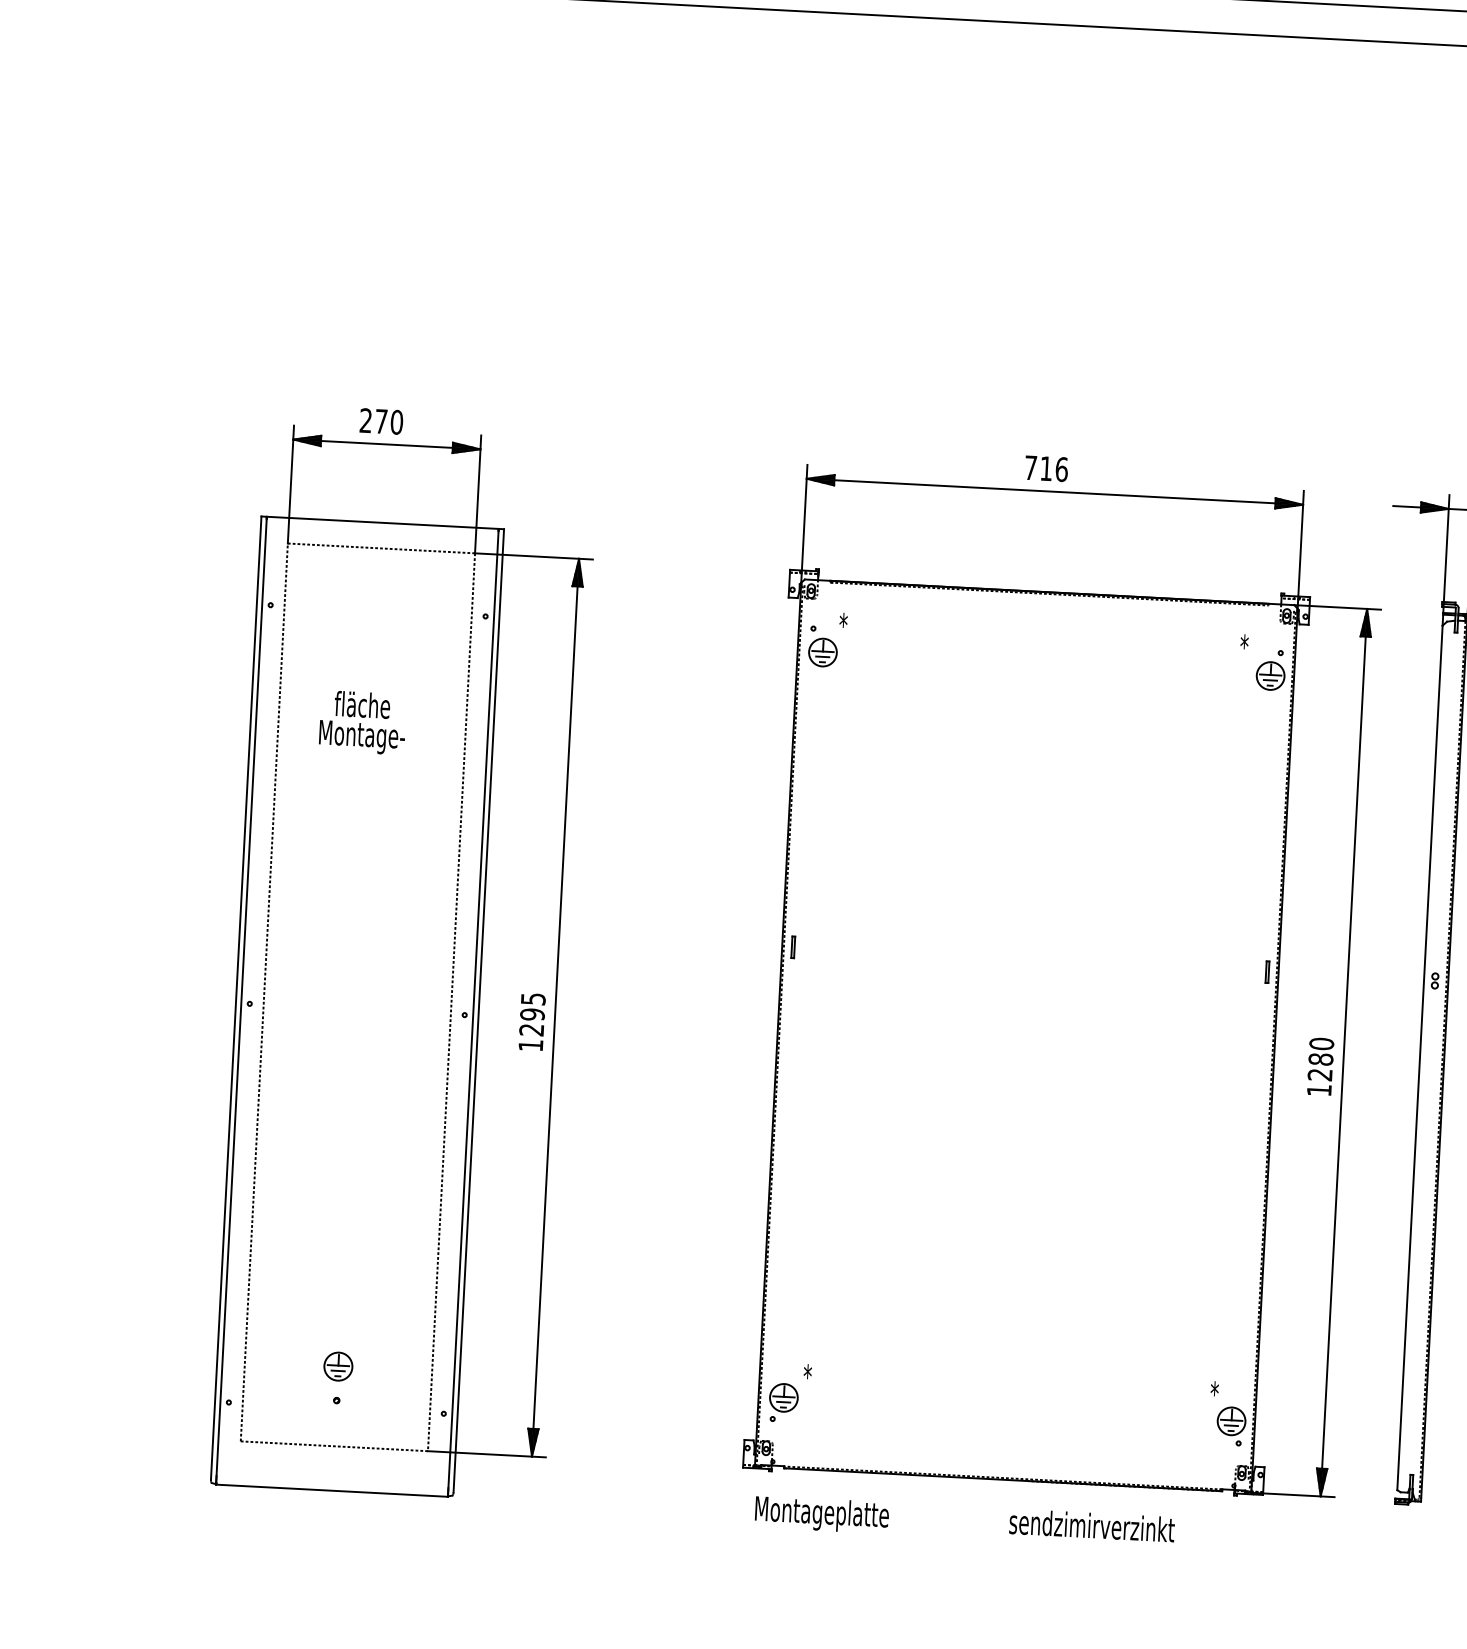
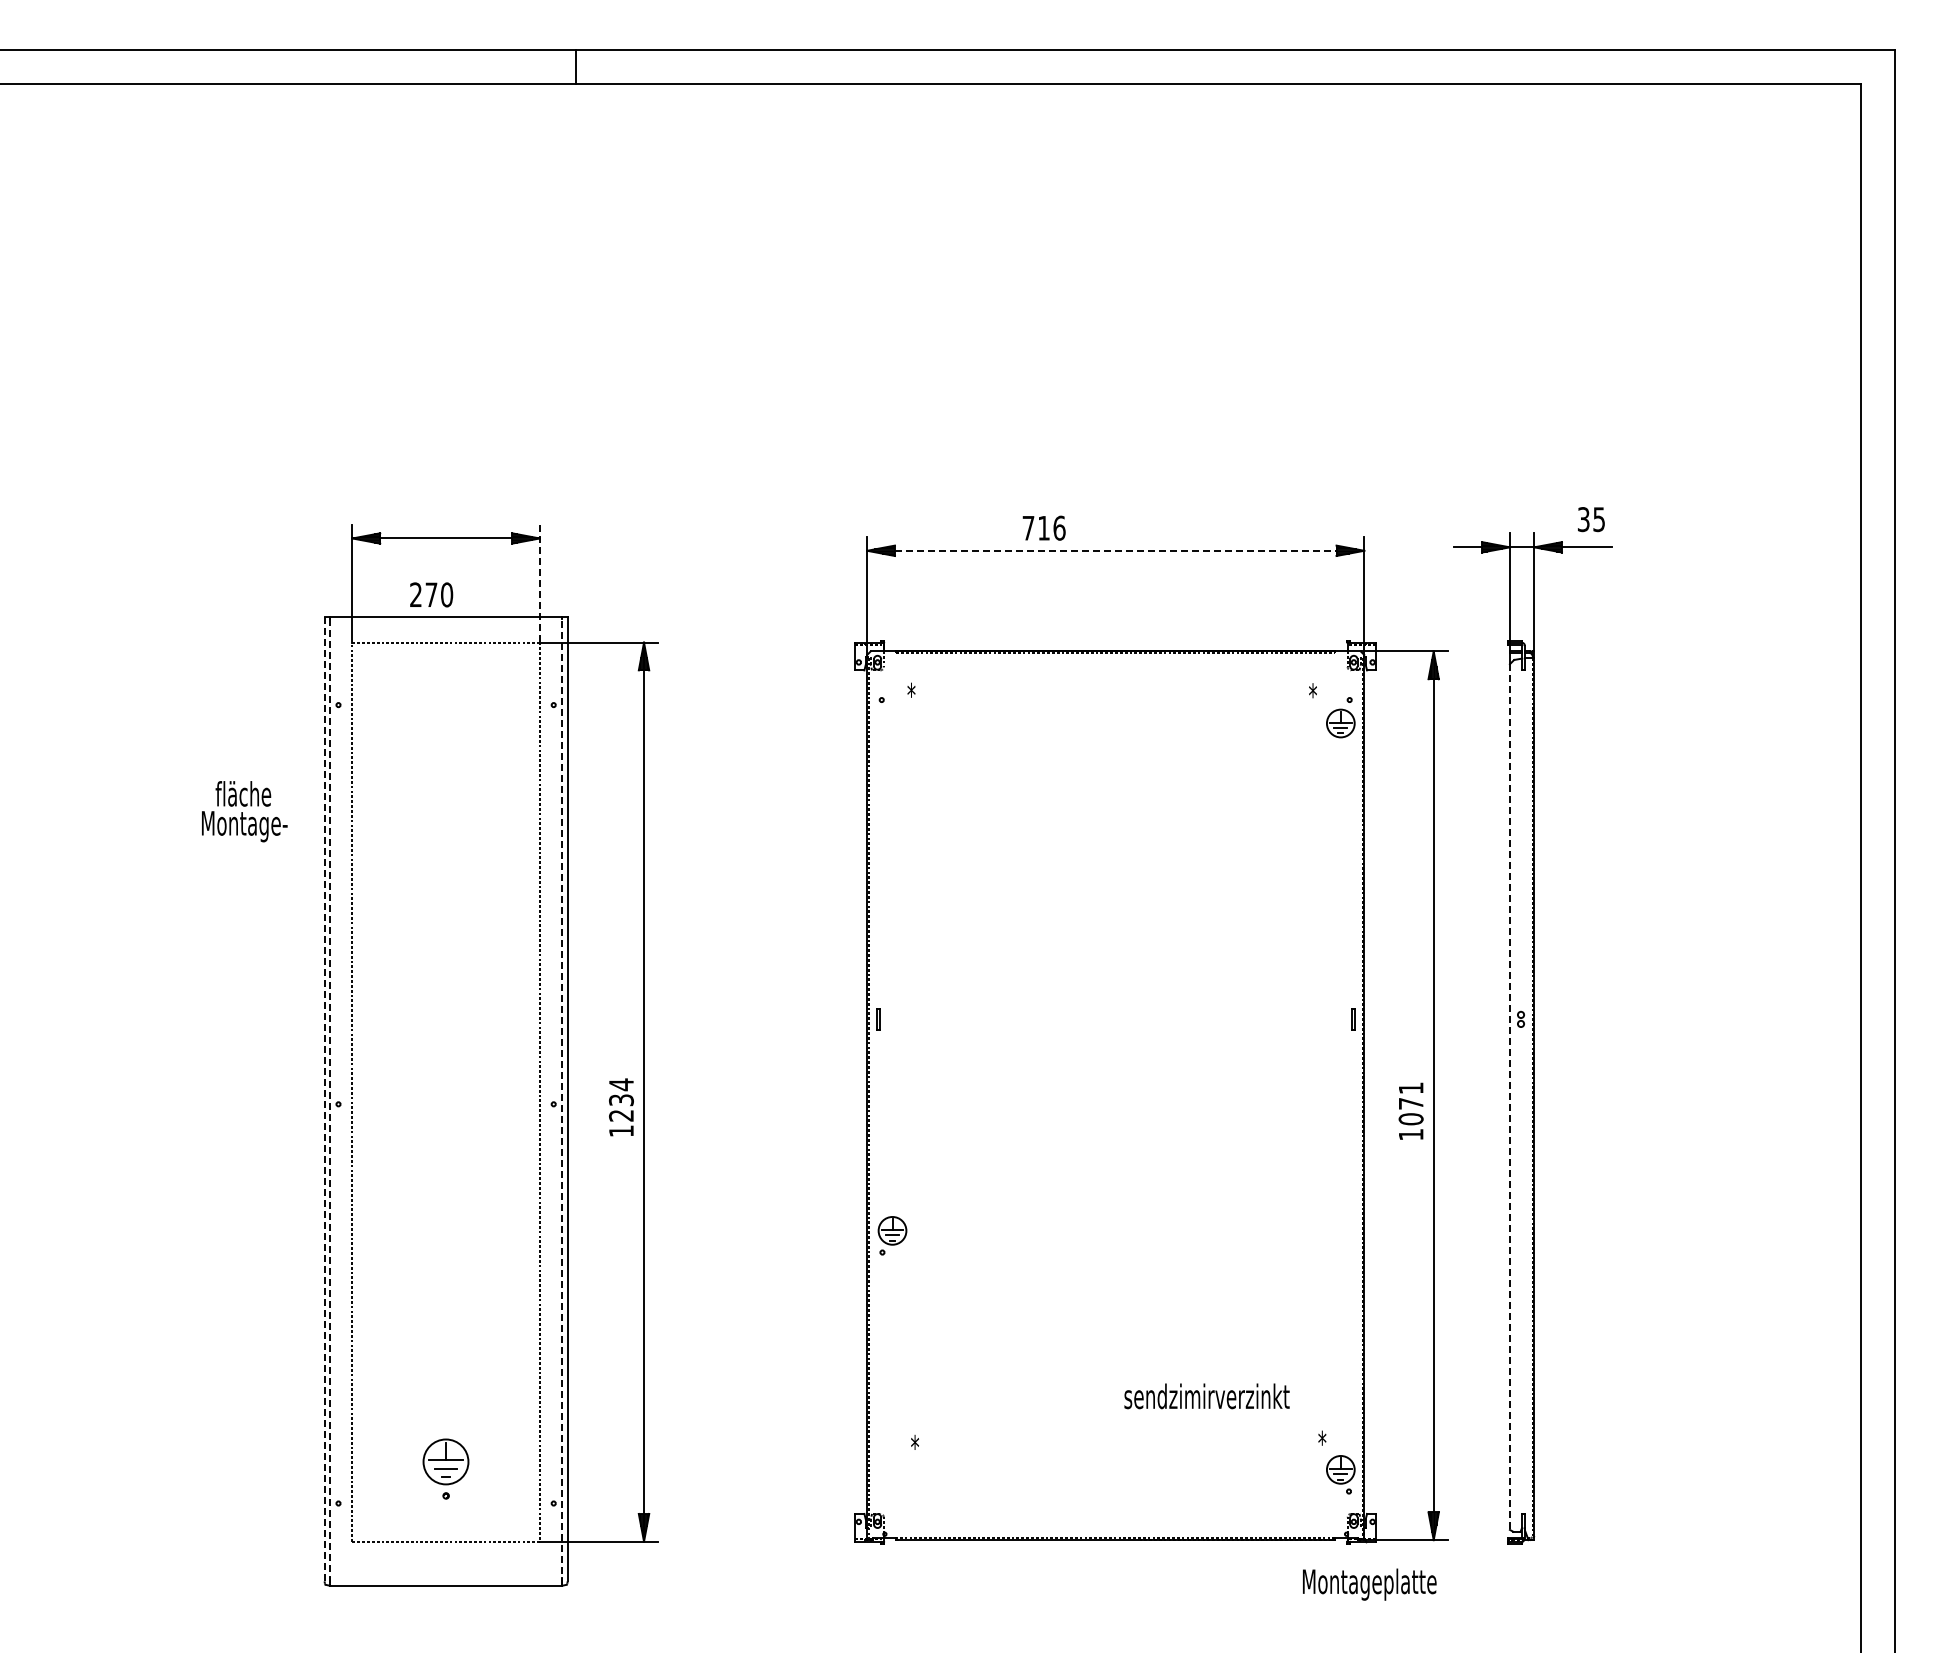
text: (381, 421) -> (431, 594), moved
text: (1045, 467) -> (1043, 527), moved
line: (1054, 491) -> (1115, 550), solid -> dashed
line: (477, 495) -> (539, 584), solid -> dashed
part: (822, 652) -> (892, 723), removed
text: (362, 722) -> (244, 811), moved
line: (236, 998) -> (324, 1099), solid -> dashed
line: (241, 1001) -> (330, 1102), solid -> dashed
text: (533, 1006) -> (621, 1092), 1295 -> 1234
line: (473, 1013) -> (562, 1102), solid -> dashed
line: (1419, 1058) -> (1509, 1097), solid -> dashed
text: (1320, 1059) -> (1410, 1103), 1280 -> 1071
part: (337, 1366) -> (445, 1461), size x1.6
part: (783, 1402) -> (892, 1235), moved
text: (821, 1514) -> (1369, 1584), moved
text: (1091, 1525) -> (1206, 1396), moved

